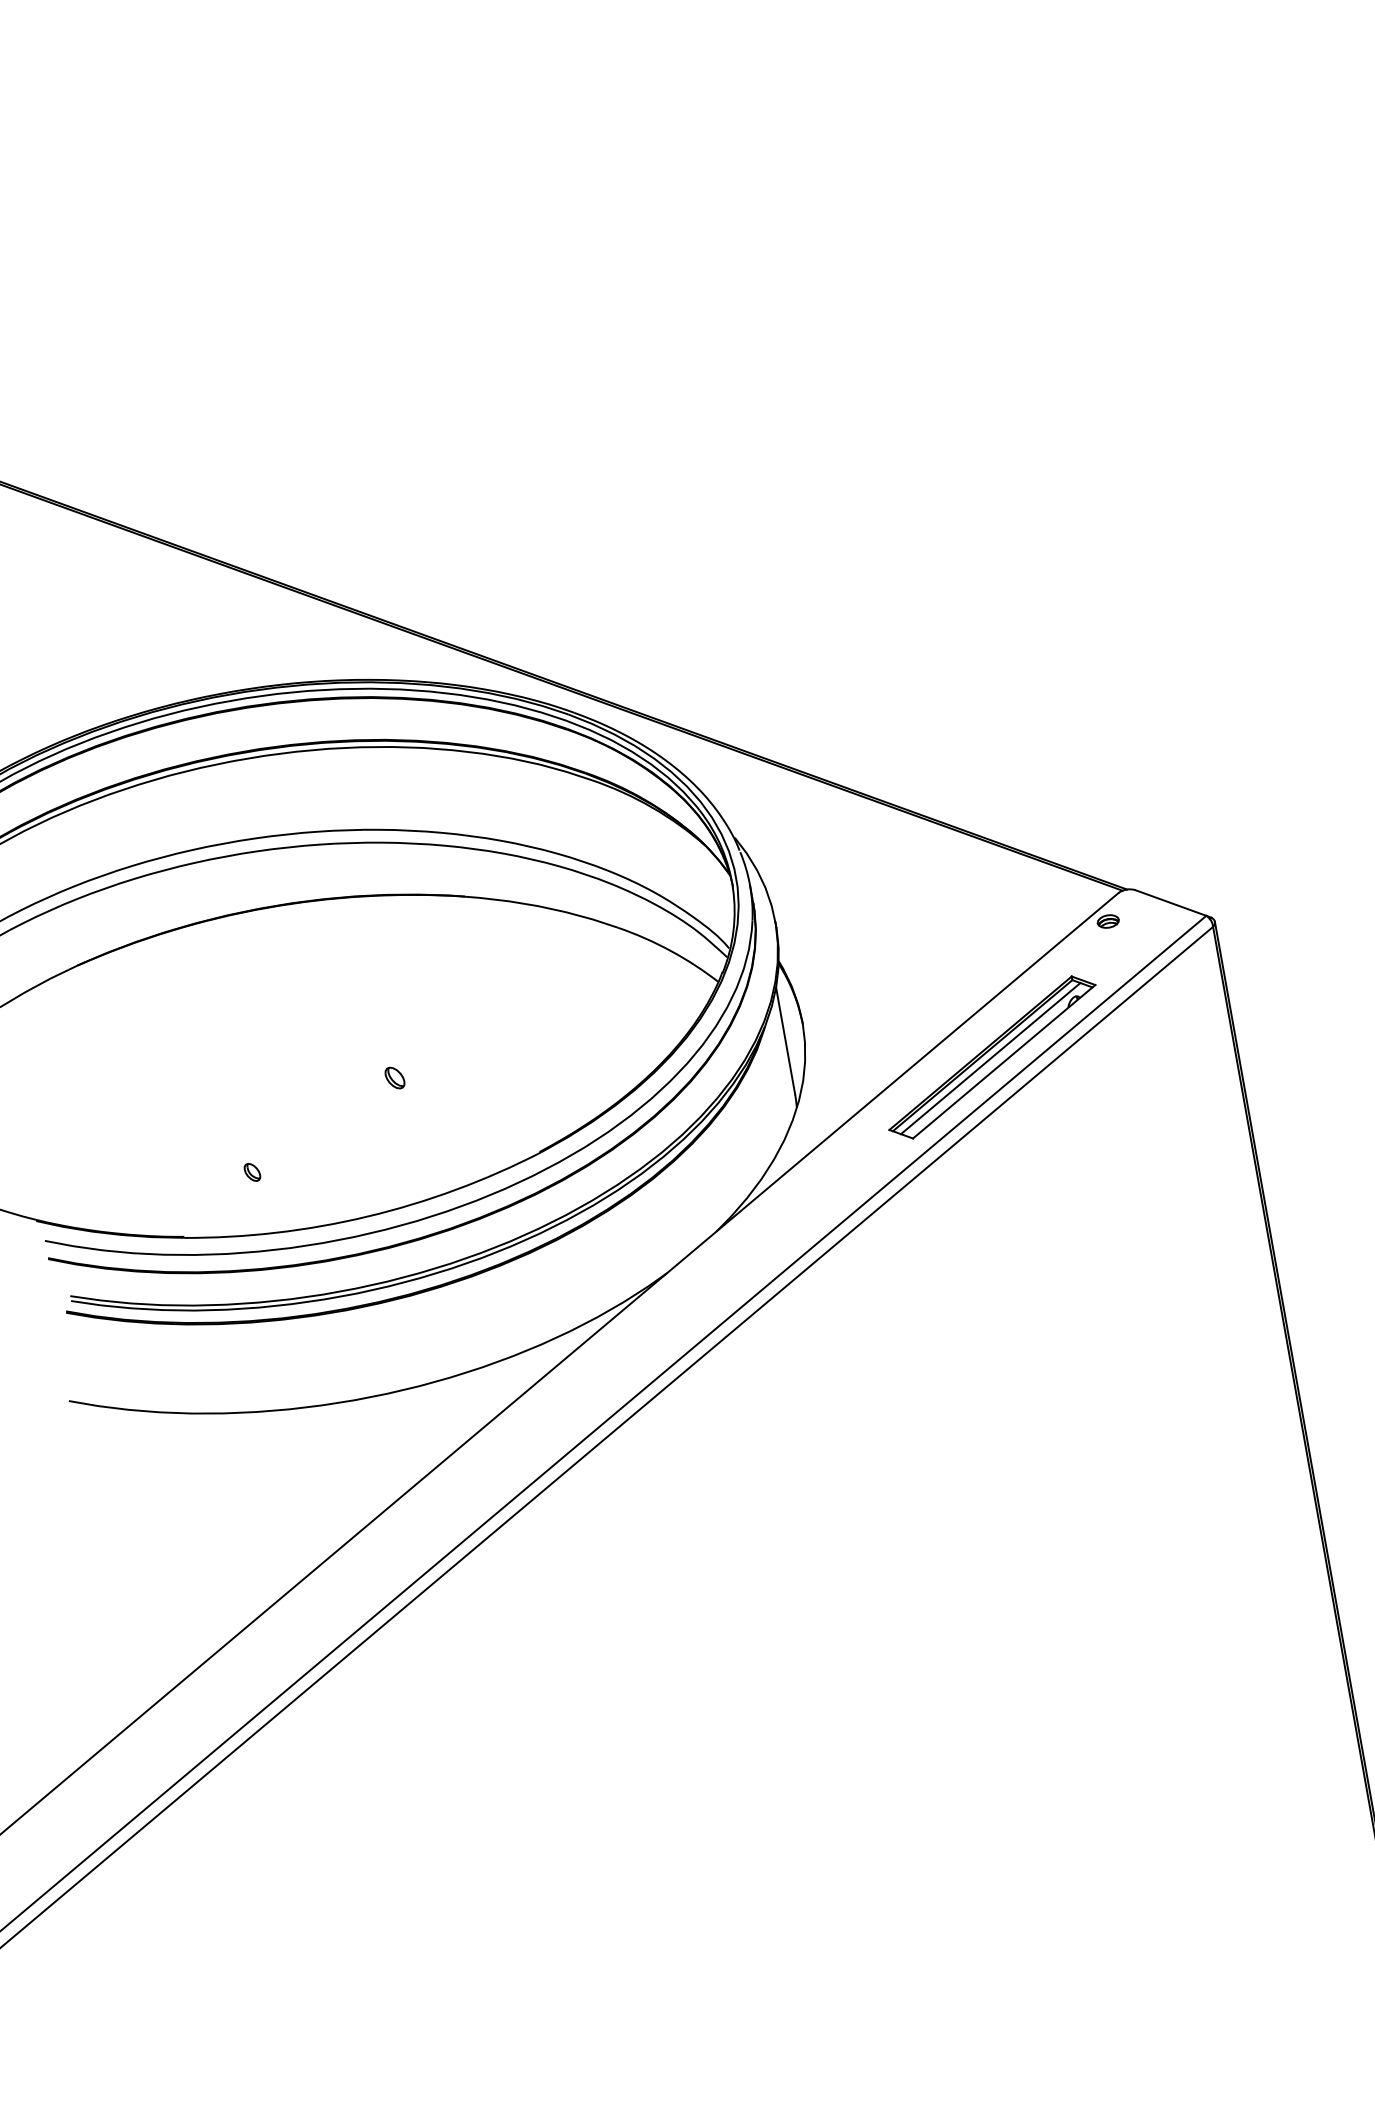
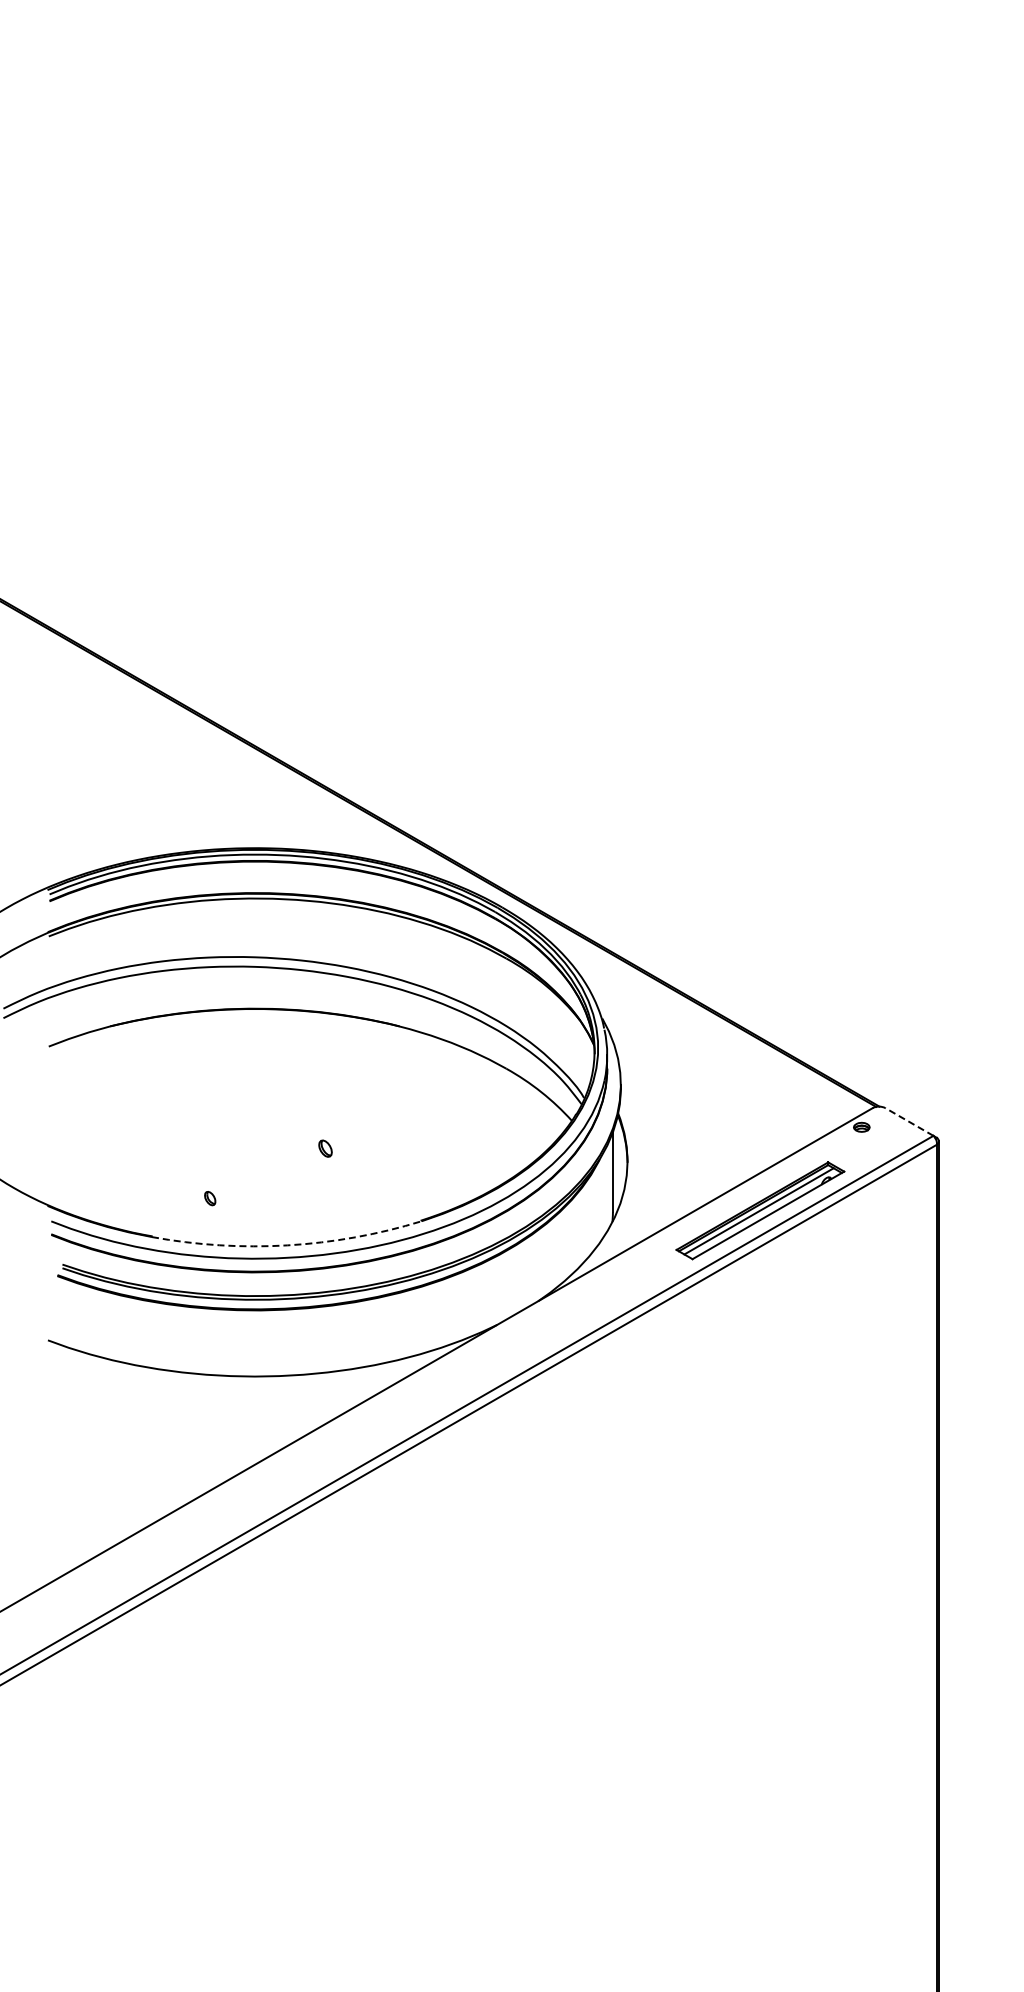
line: (1171, 903) -> (909, 1122), solid -> dashed
arc: (367, 1216) -> (287, 1245), solid -> dashed

